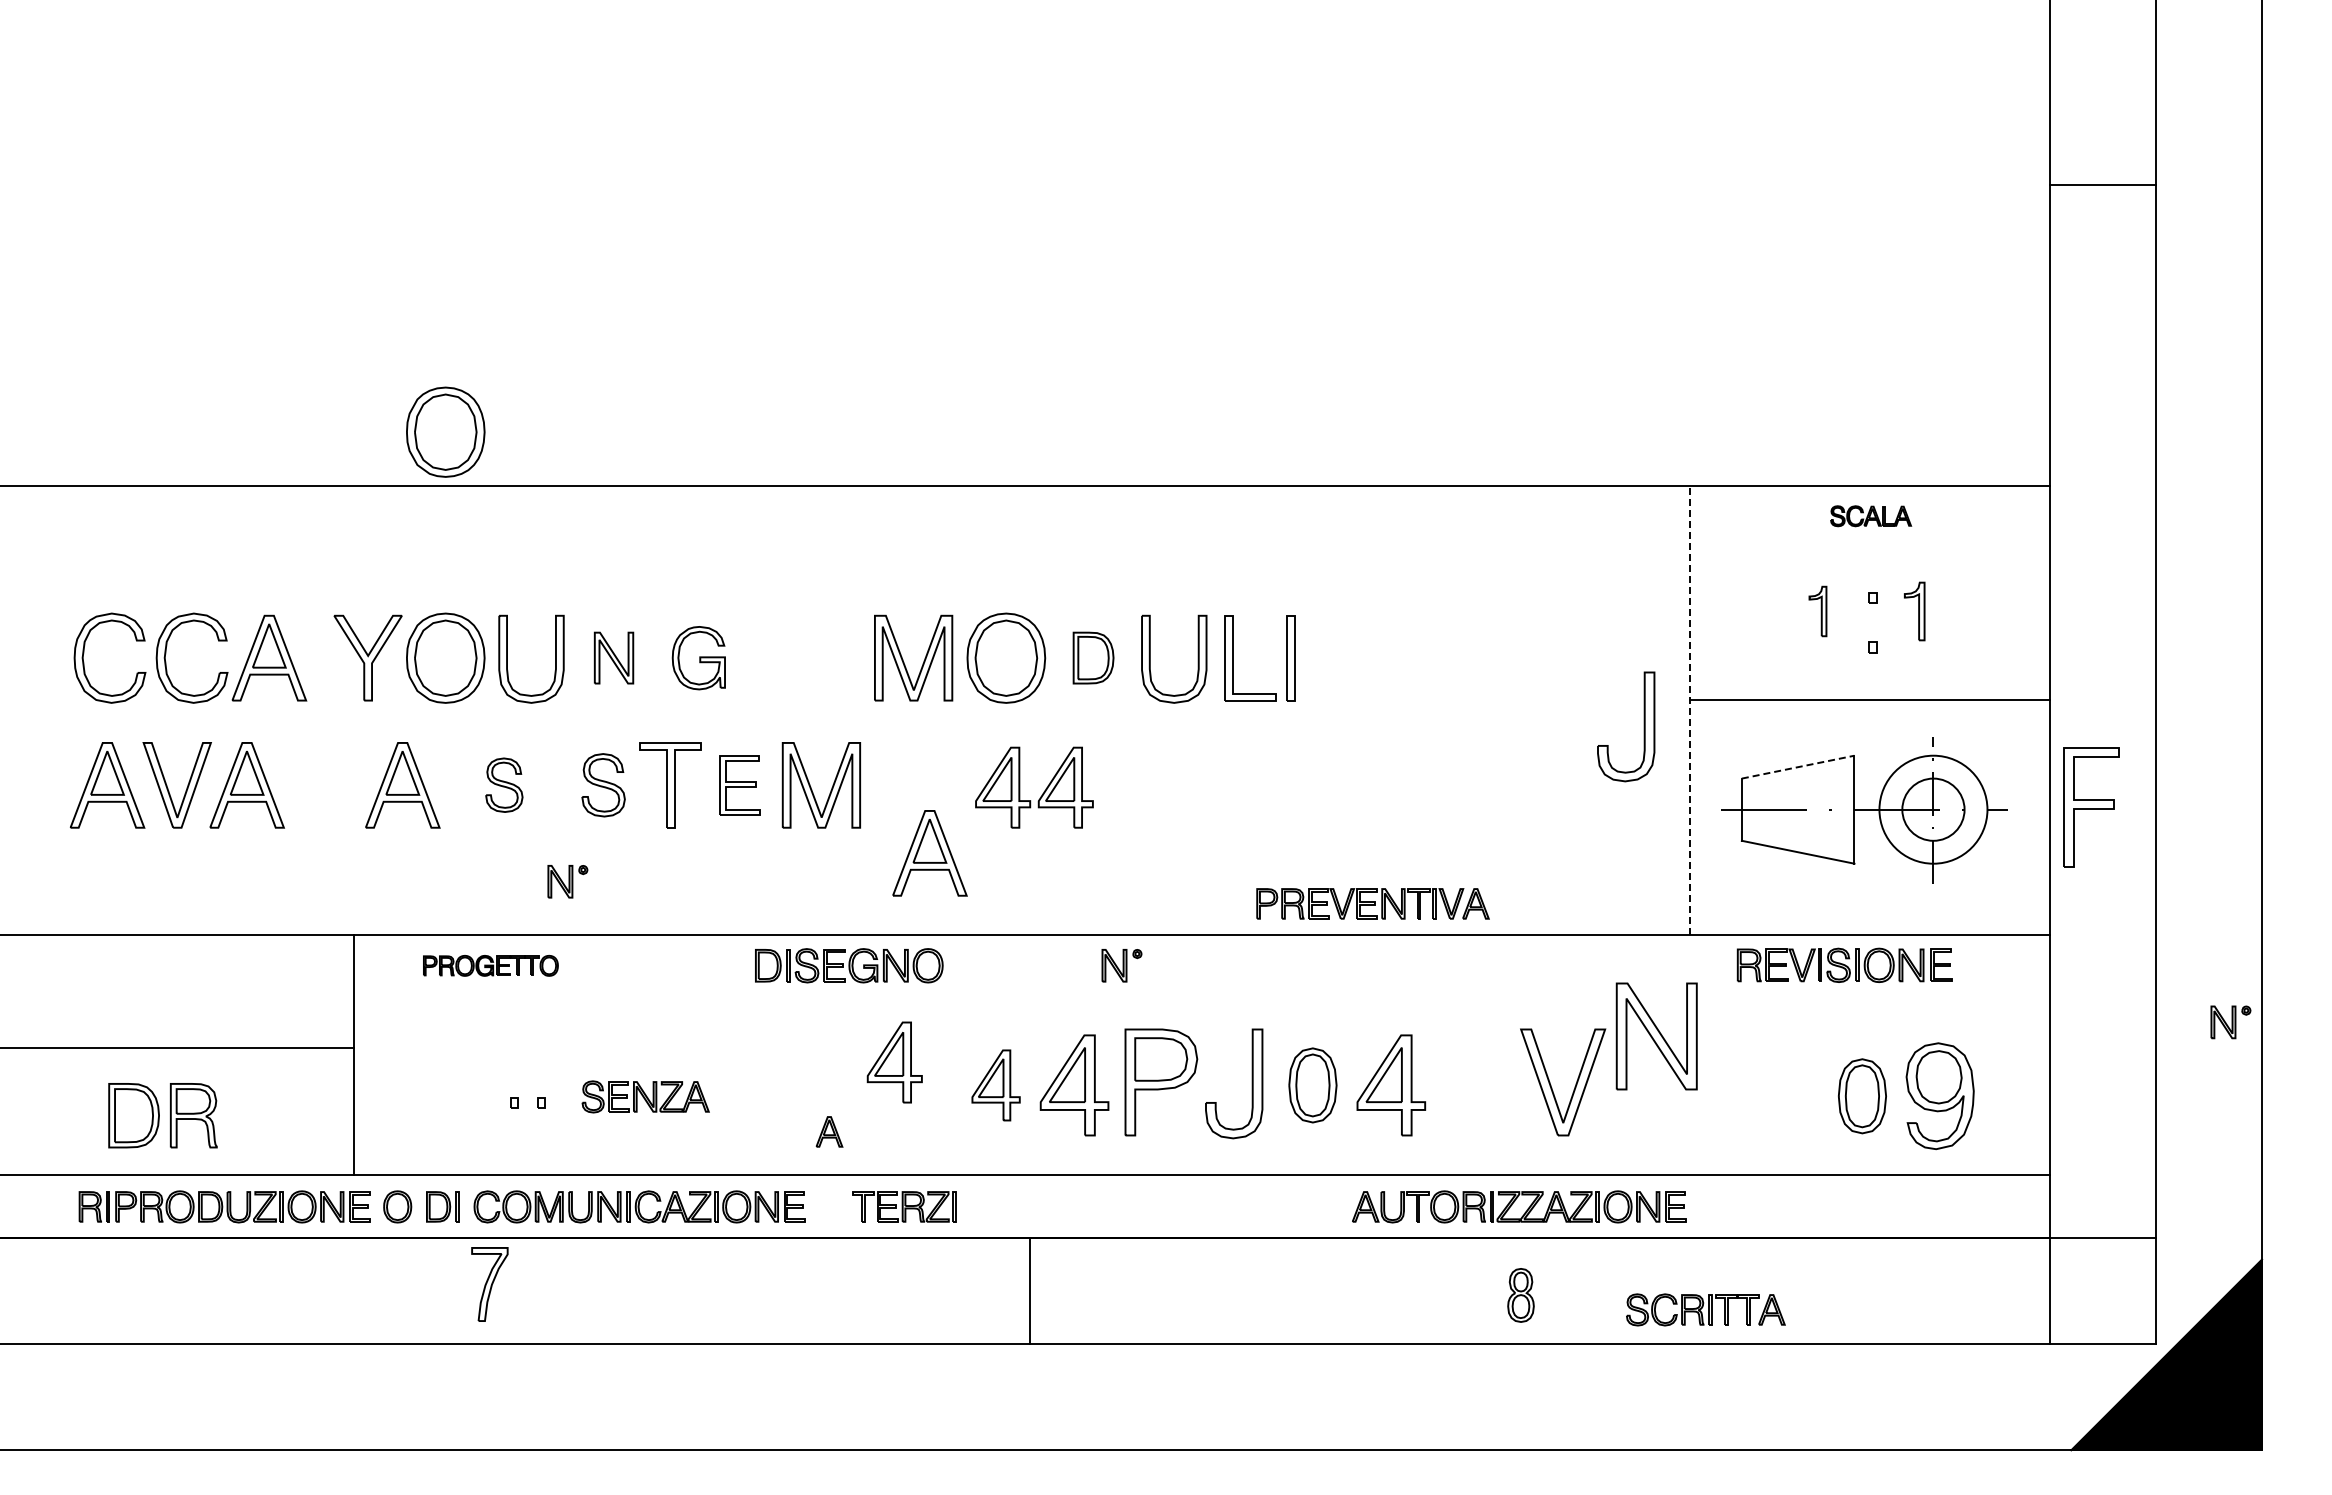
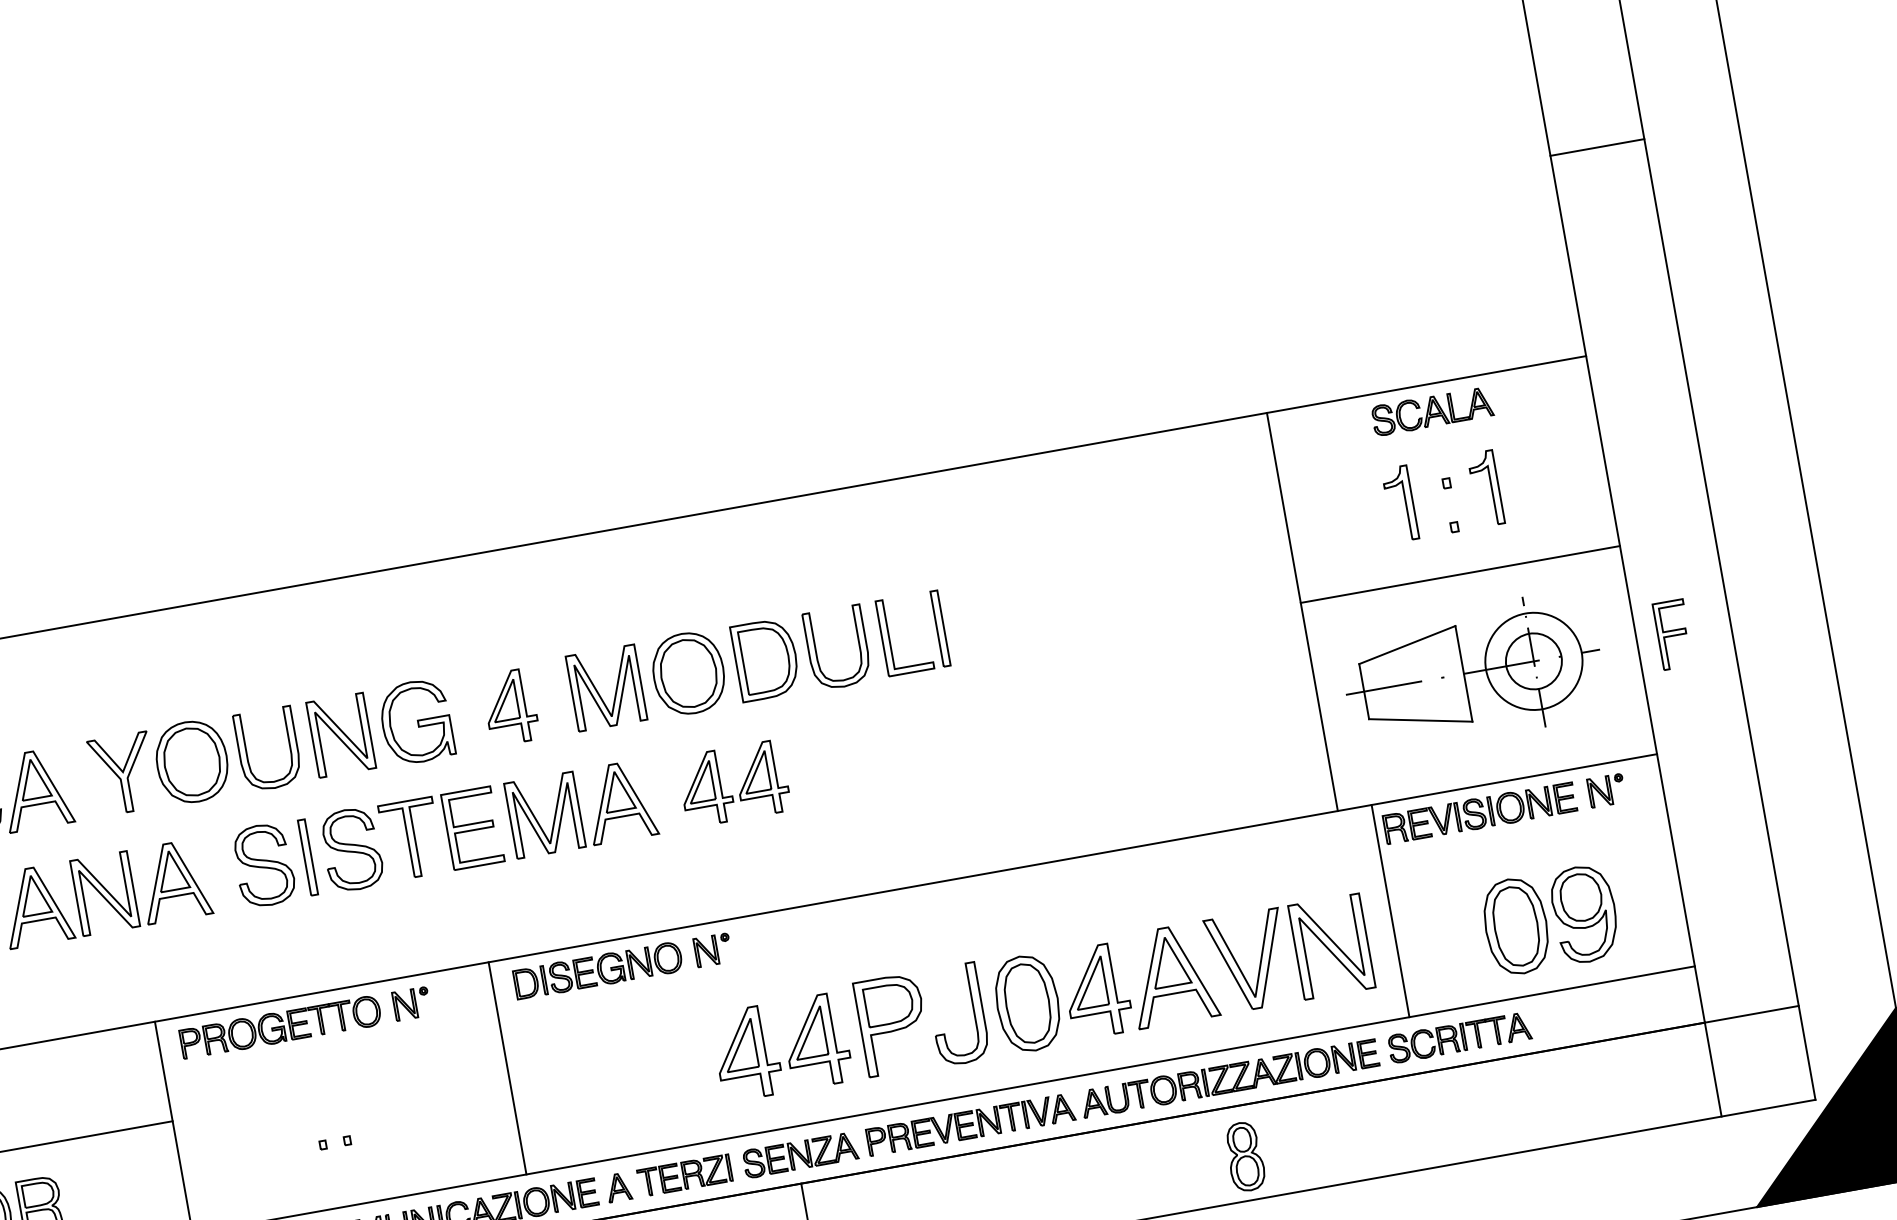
line: (2103, 184) -> (1597, 147), moved
part: (445, 431) -> (156, 561), removed
part: (1870, 515) -> (1431, 410), size x1.67
part: (1817, 611) -> (1399, 504), size x1.67
part: (1914, 611) -> (1485, 488), size x1.43
part: (613, 657) -> (340, 734), size x1.67
part: (698, 657) -> (415, 721), size x1.43
part: (1093, 657) -> (765, 659), size x1.67
line: (1689, 710) -> (1302, 612), dashed -> solid
part: (1643, 726) -> (1263, 633), removed
line: (1798, 767) -> (1407, 645), dashed -> solid
part: (504, 784) -> (264, 864), size x1.67
part: (603, 784) -> (351, 848), size x1.43
part: (324, 785) -> (104, 893), added
part: (553, 785) -> (307, 857), added
part: (740, 785) -> (473, 828), size x1.43
part: (2090, 807) -> (1672, 634), size x0.62
part: (929, 853) -> (619, 802), moved
part: (567, 881) -> (411, 1003), moved
part: (1372, 903) -> (970, 1124), moved
part: (490, 965) -> (280, 1027), size x1.67
part: (1121, 965) -> (712, 950), moved
part: (2230, 1022) -> (1606, 790), moved
part: (1656, 1036) -> (1331, 946), moved
line: (731, 1054) -> (507, 1067), added
line: (1727, 1054) -> (1390, 910), added
part: (894, 1062) -> (510, 707), moved
part: (1475, 1082) -> (1171, 975), added
part: (995, 1085) -> (746, 1053), size x1.43
part: (1312, 1085) -> (1027, 1003), size x1.43
part: (645, 1096) -> (800, 1154), moved
part: (1862, 1096) -> (1516, 926), size x1.43
part: (829, 1131) -> (618, 1187), moved
part: (1520, 1295) -> (1244, 1156), size x1.43
part: (1705, 1309) -> (1459, 1037), moved

